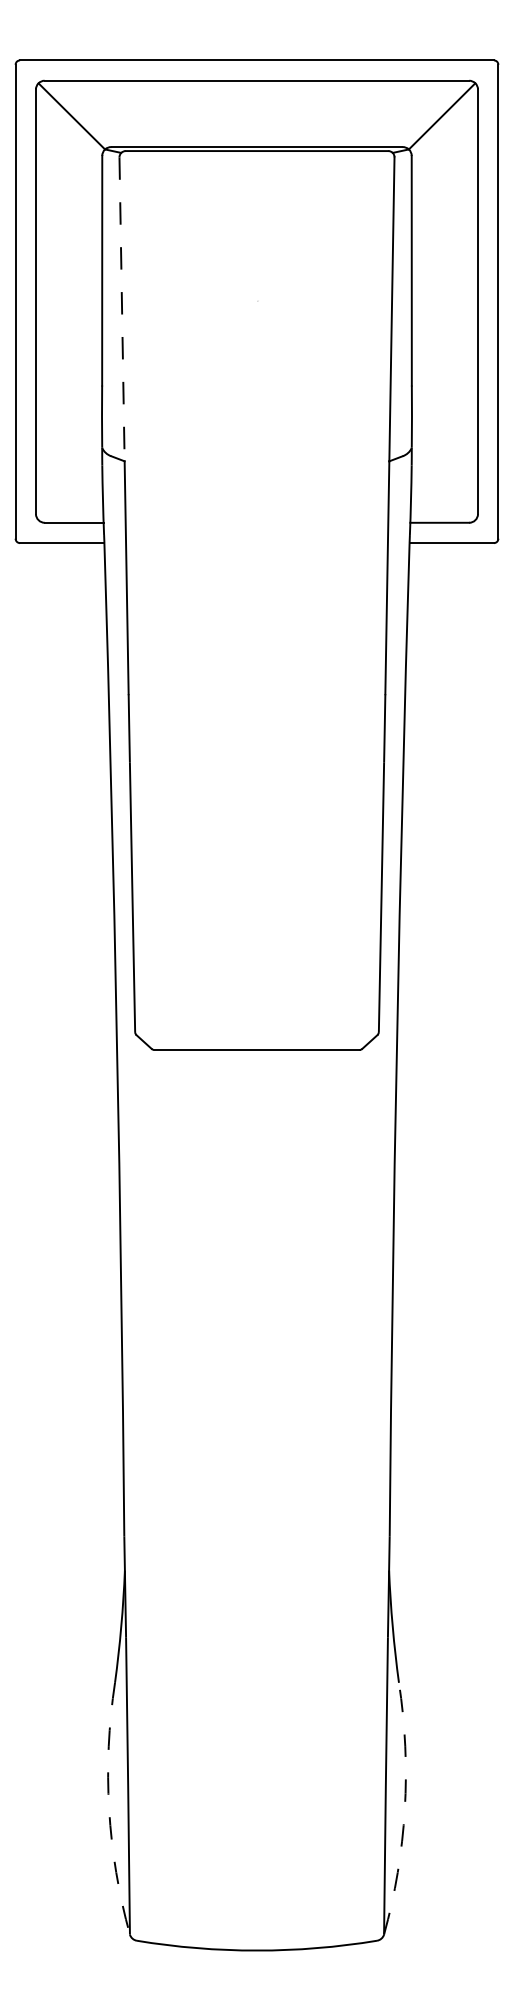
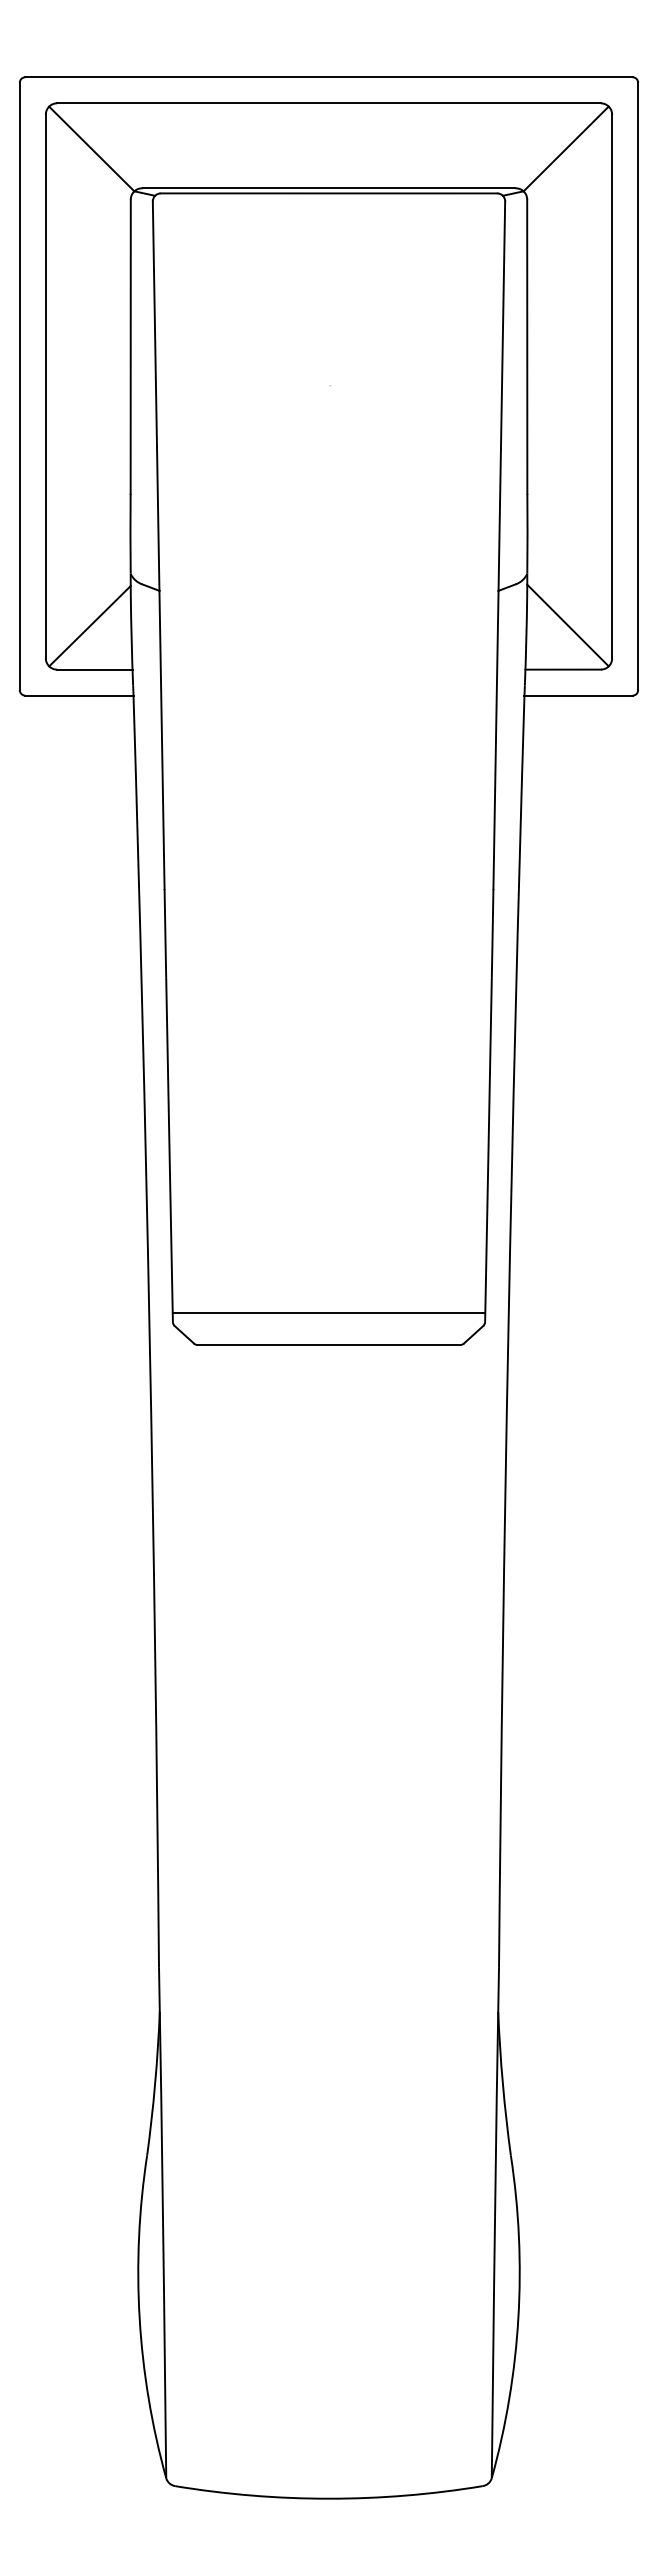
line: (122, 309) -> (156, 396), dashed -> solid
line: (443, 488) -> (567, 625), added
line: (70, 489) -> (89, 626), added
line: (256, 1025) -> (328, 1313), added
arc: (109, 1809) -> (139, 2318), dashed -> solid
arc: (404, 1809) -> (518, 2318), dashed -> solid

